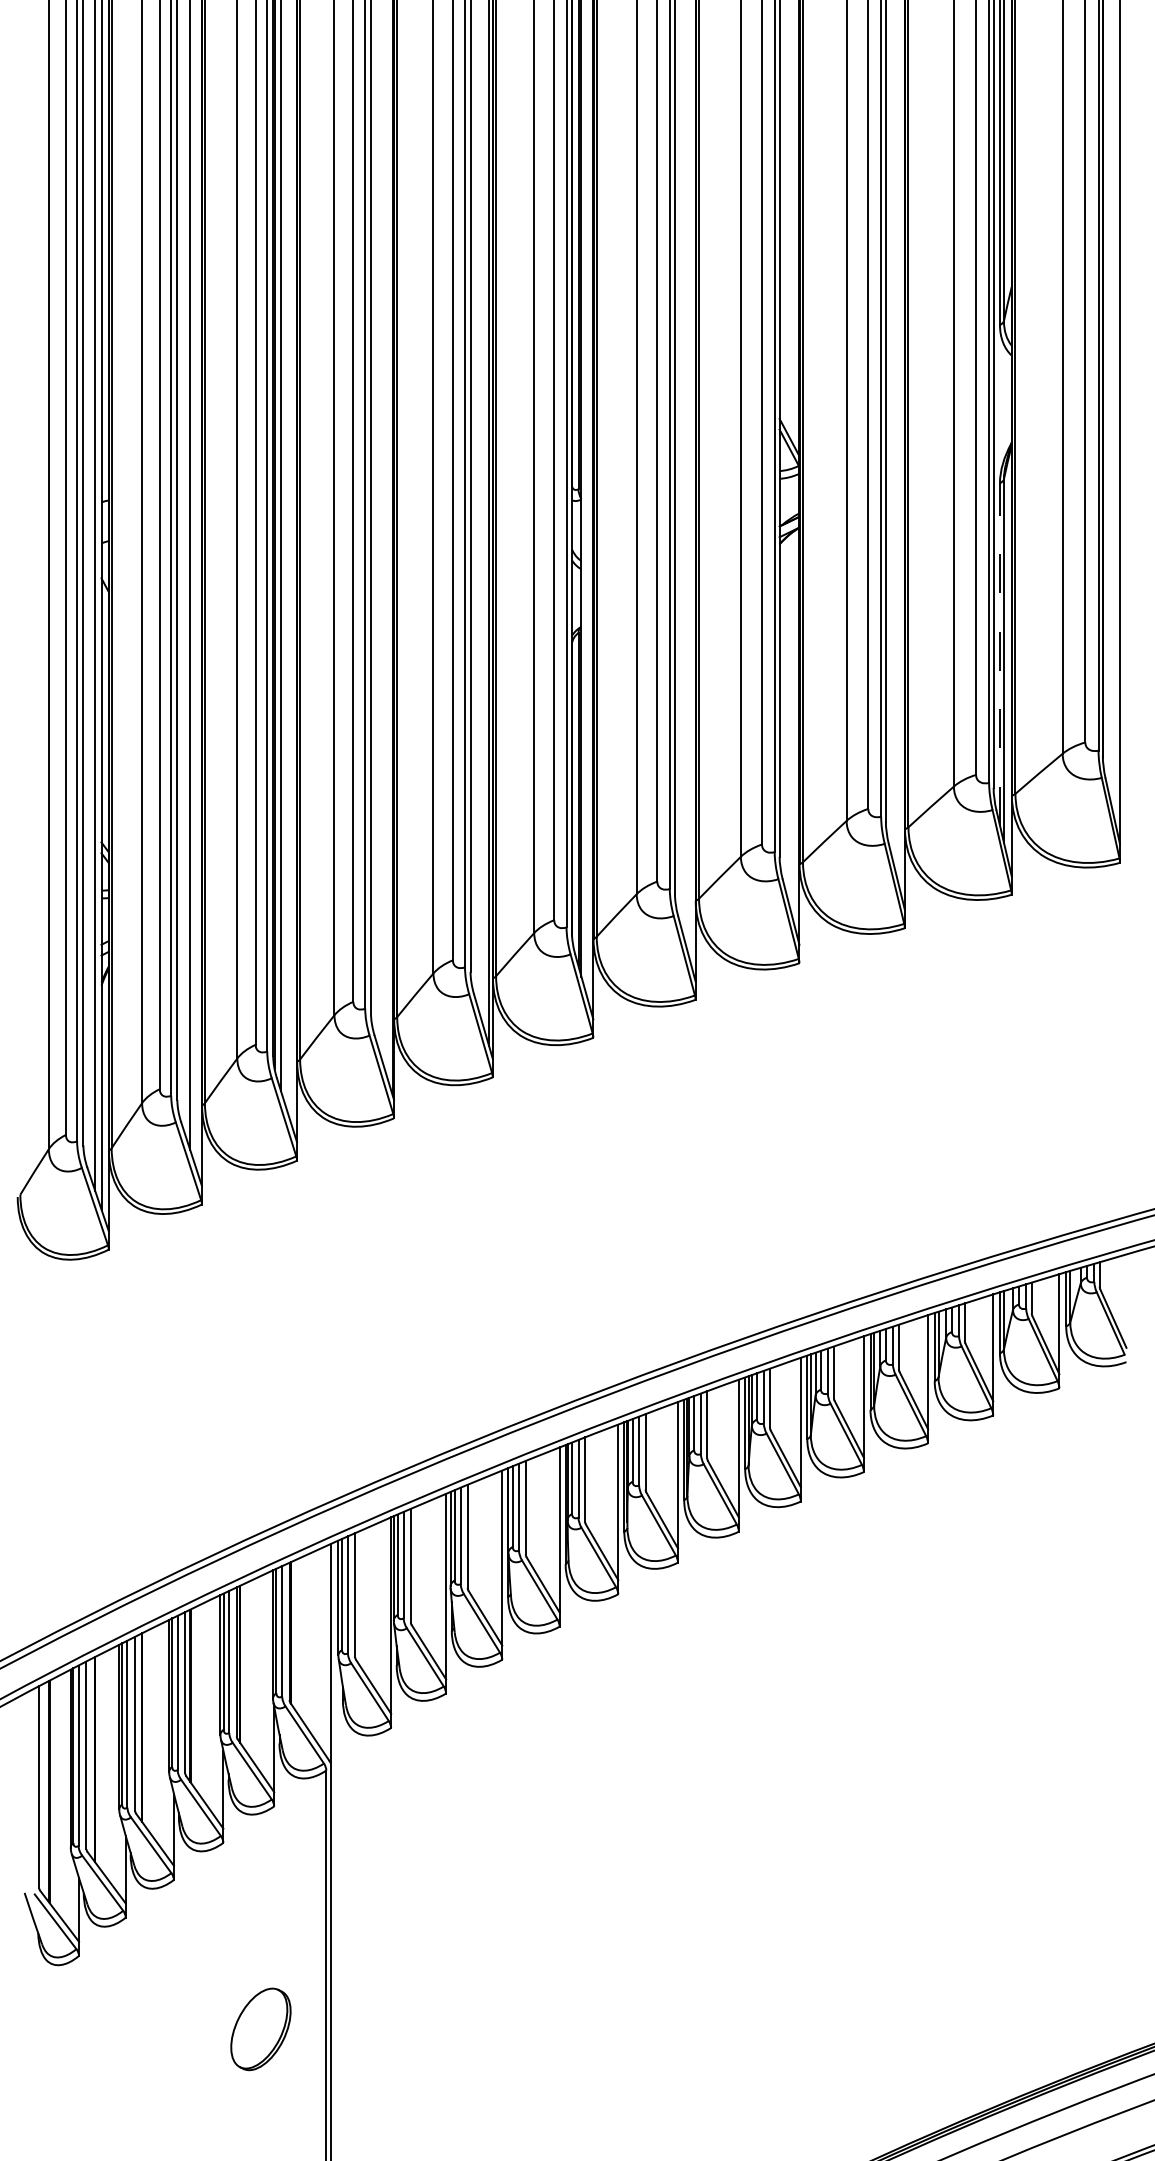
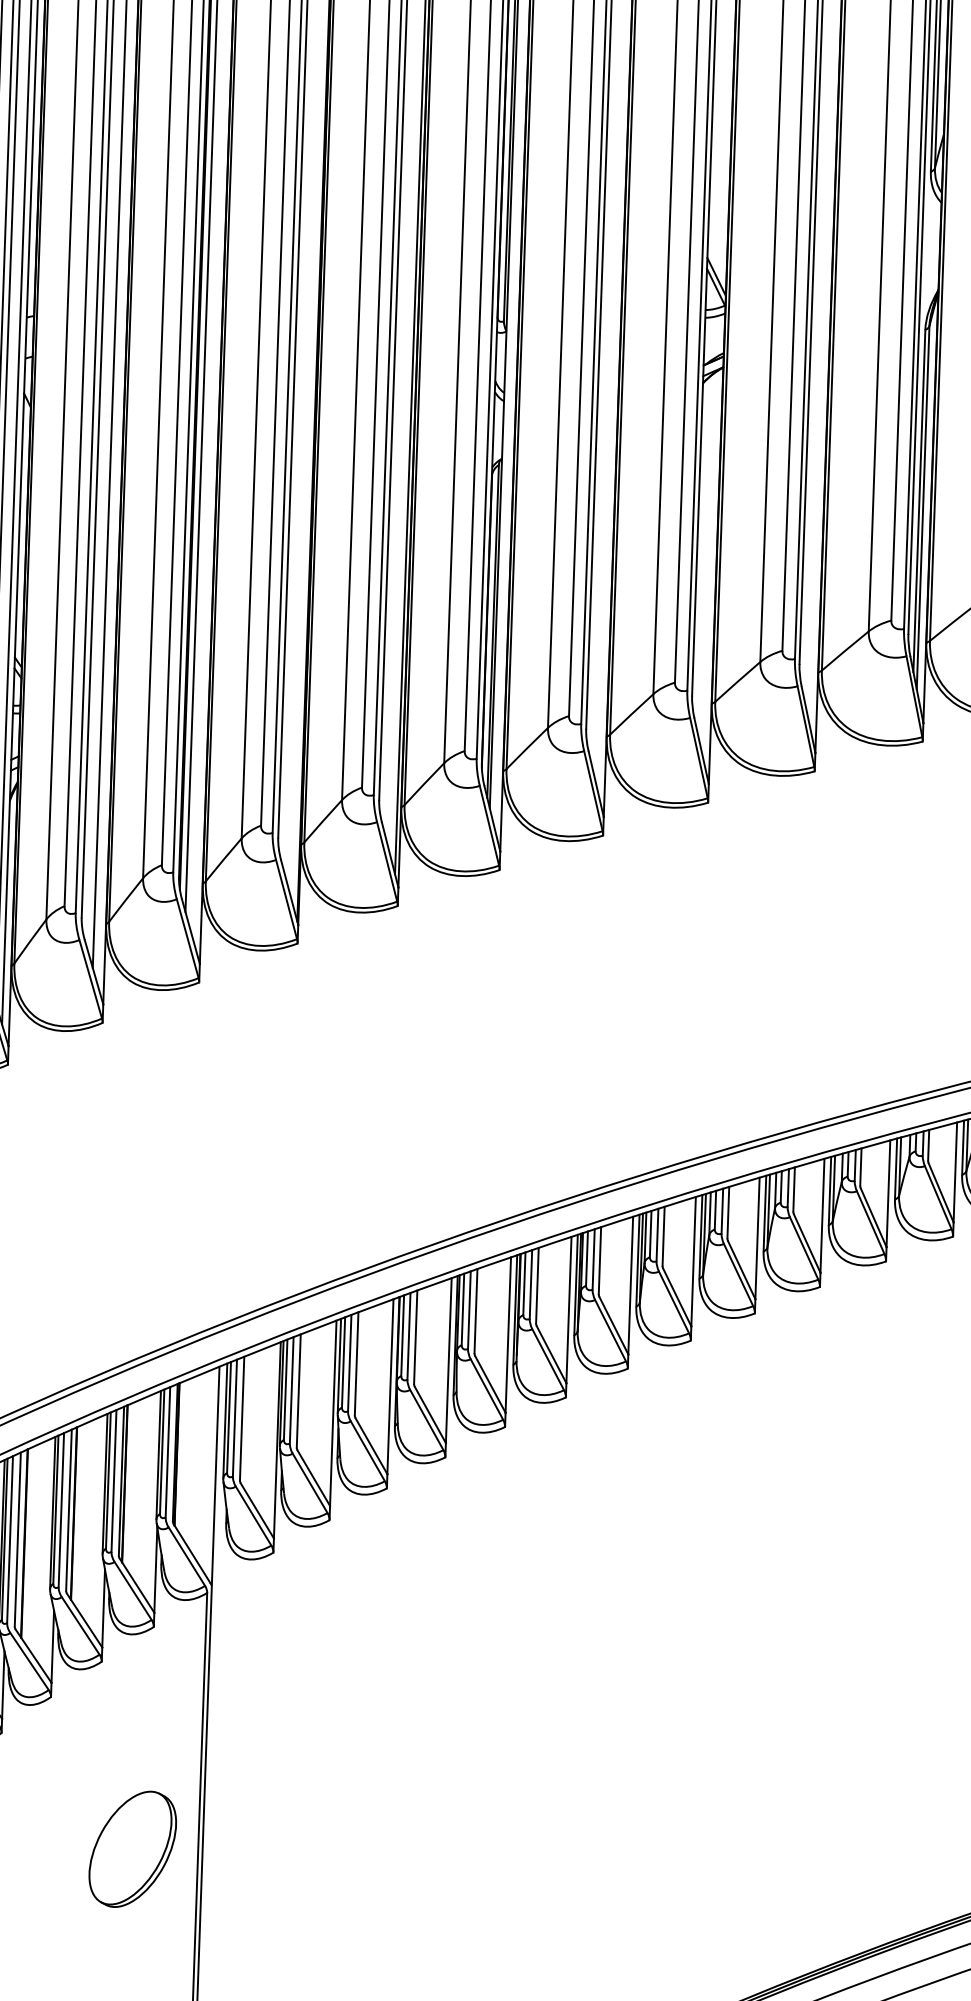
line: (999, 653) -> (918, 500), dashed -> solid
part: (260, 2029) -> (132, 1849), size x1.43

